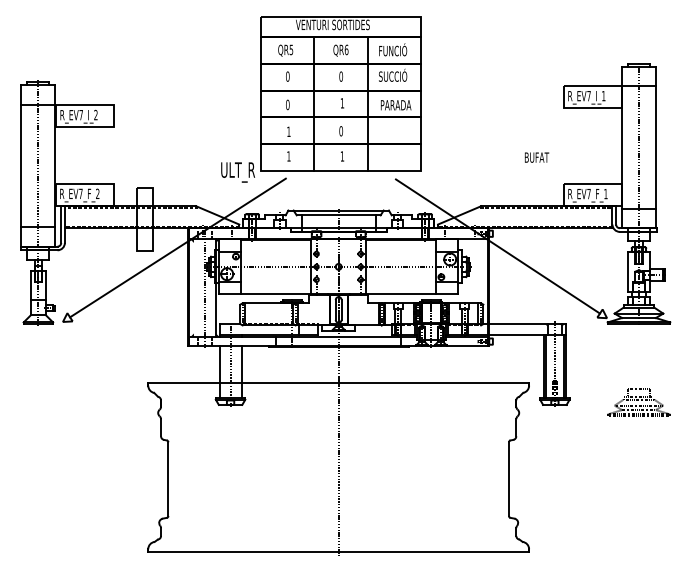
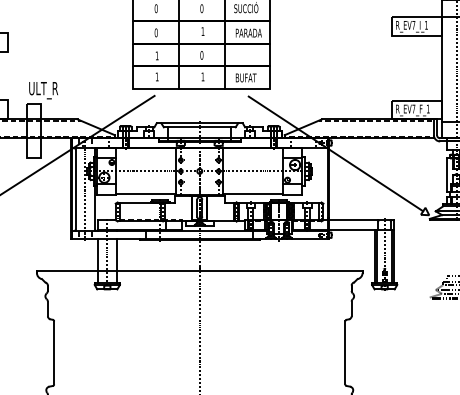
text: (537, 157) -> (246, 77), moved
text: (237, 172) -> (43, 90), moved
line: (193, 288) -> (75, 189), added

